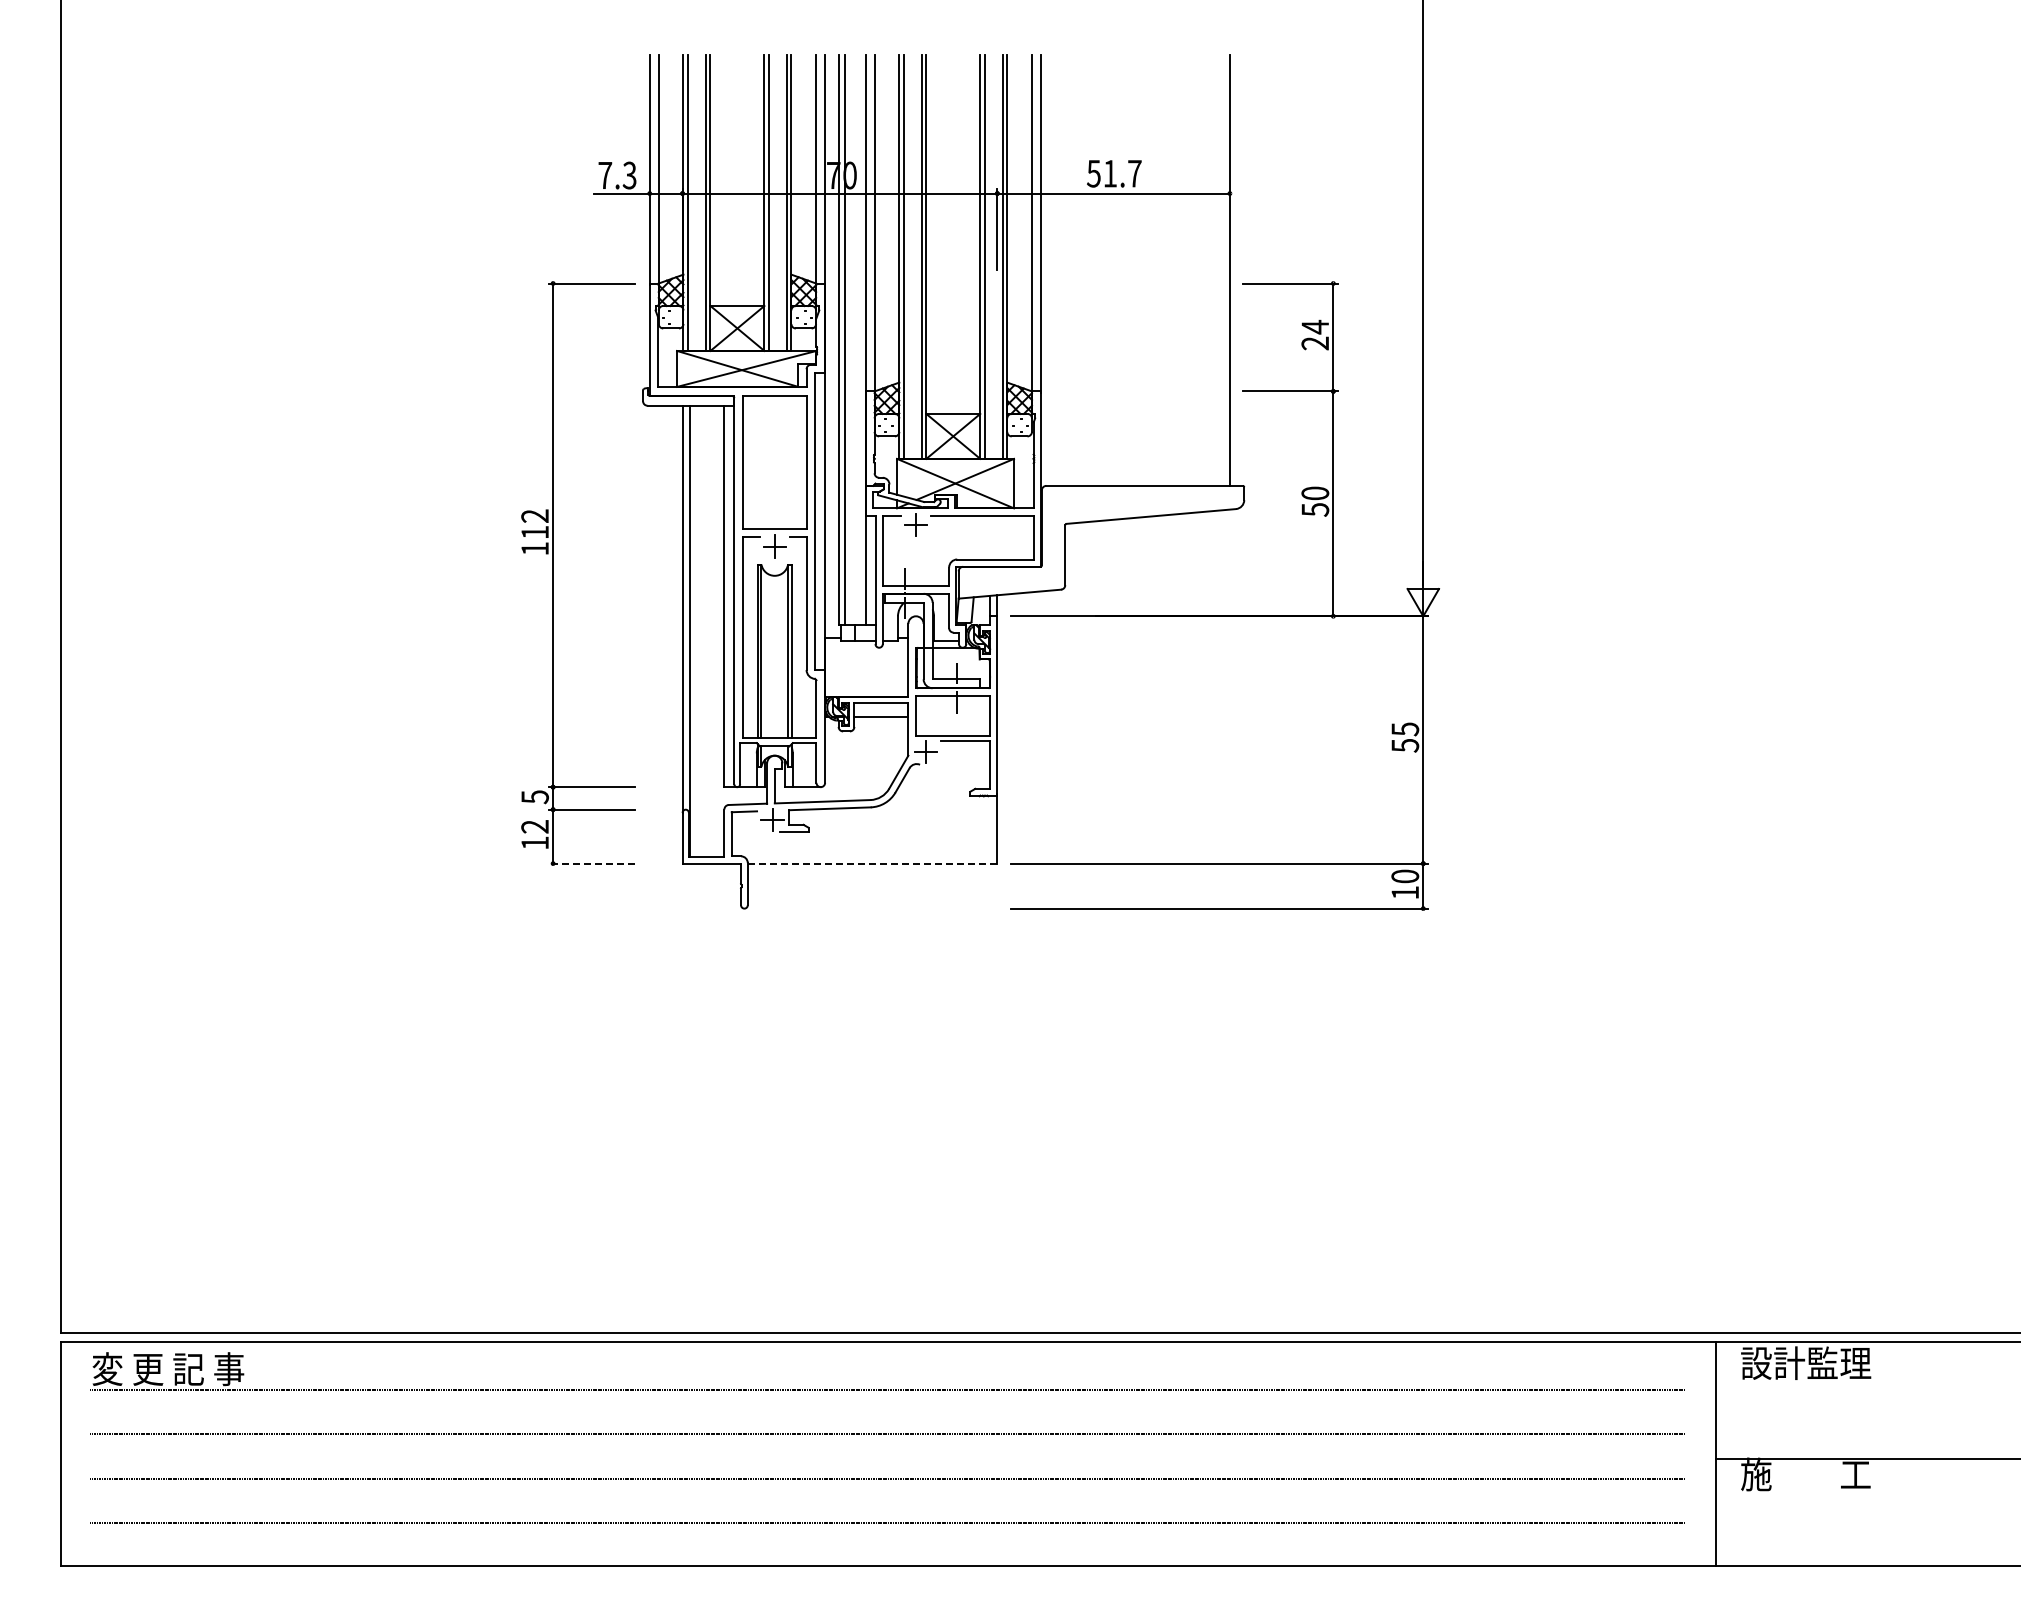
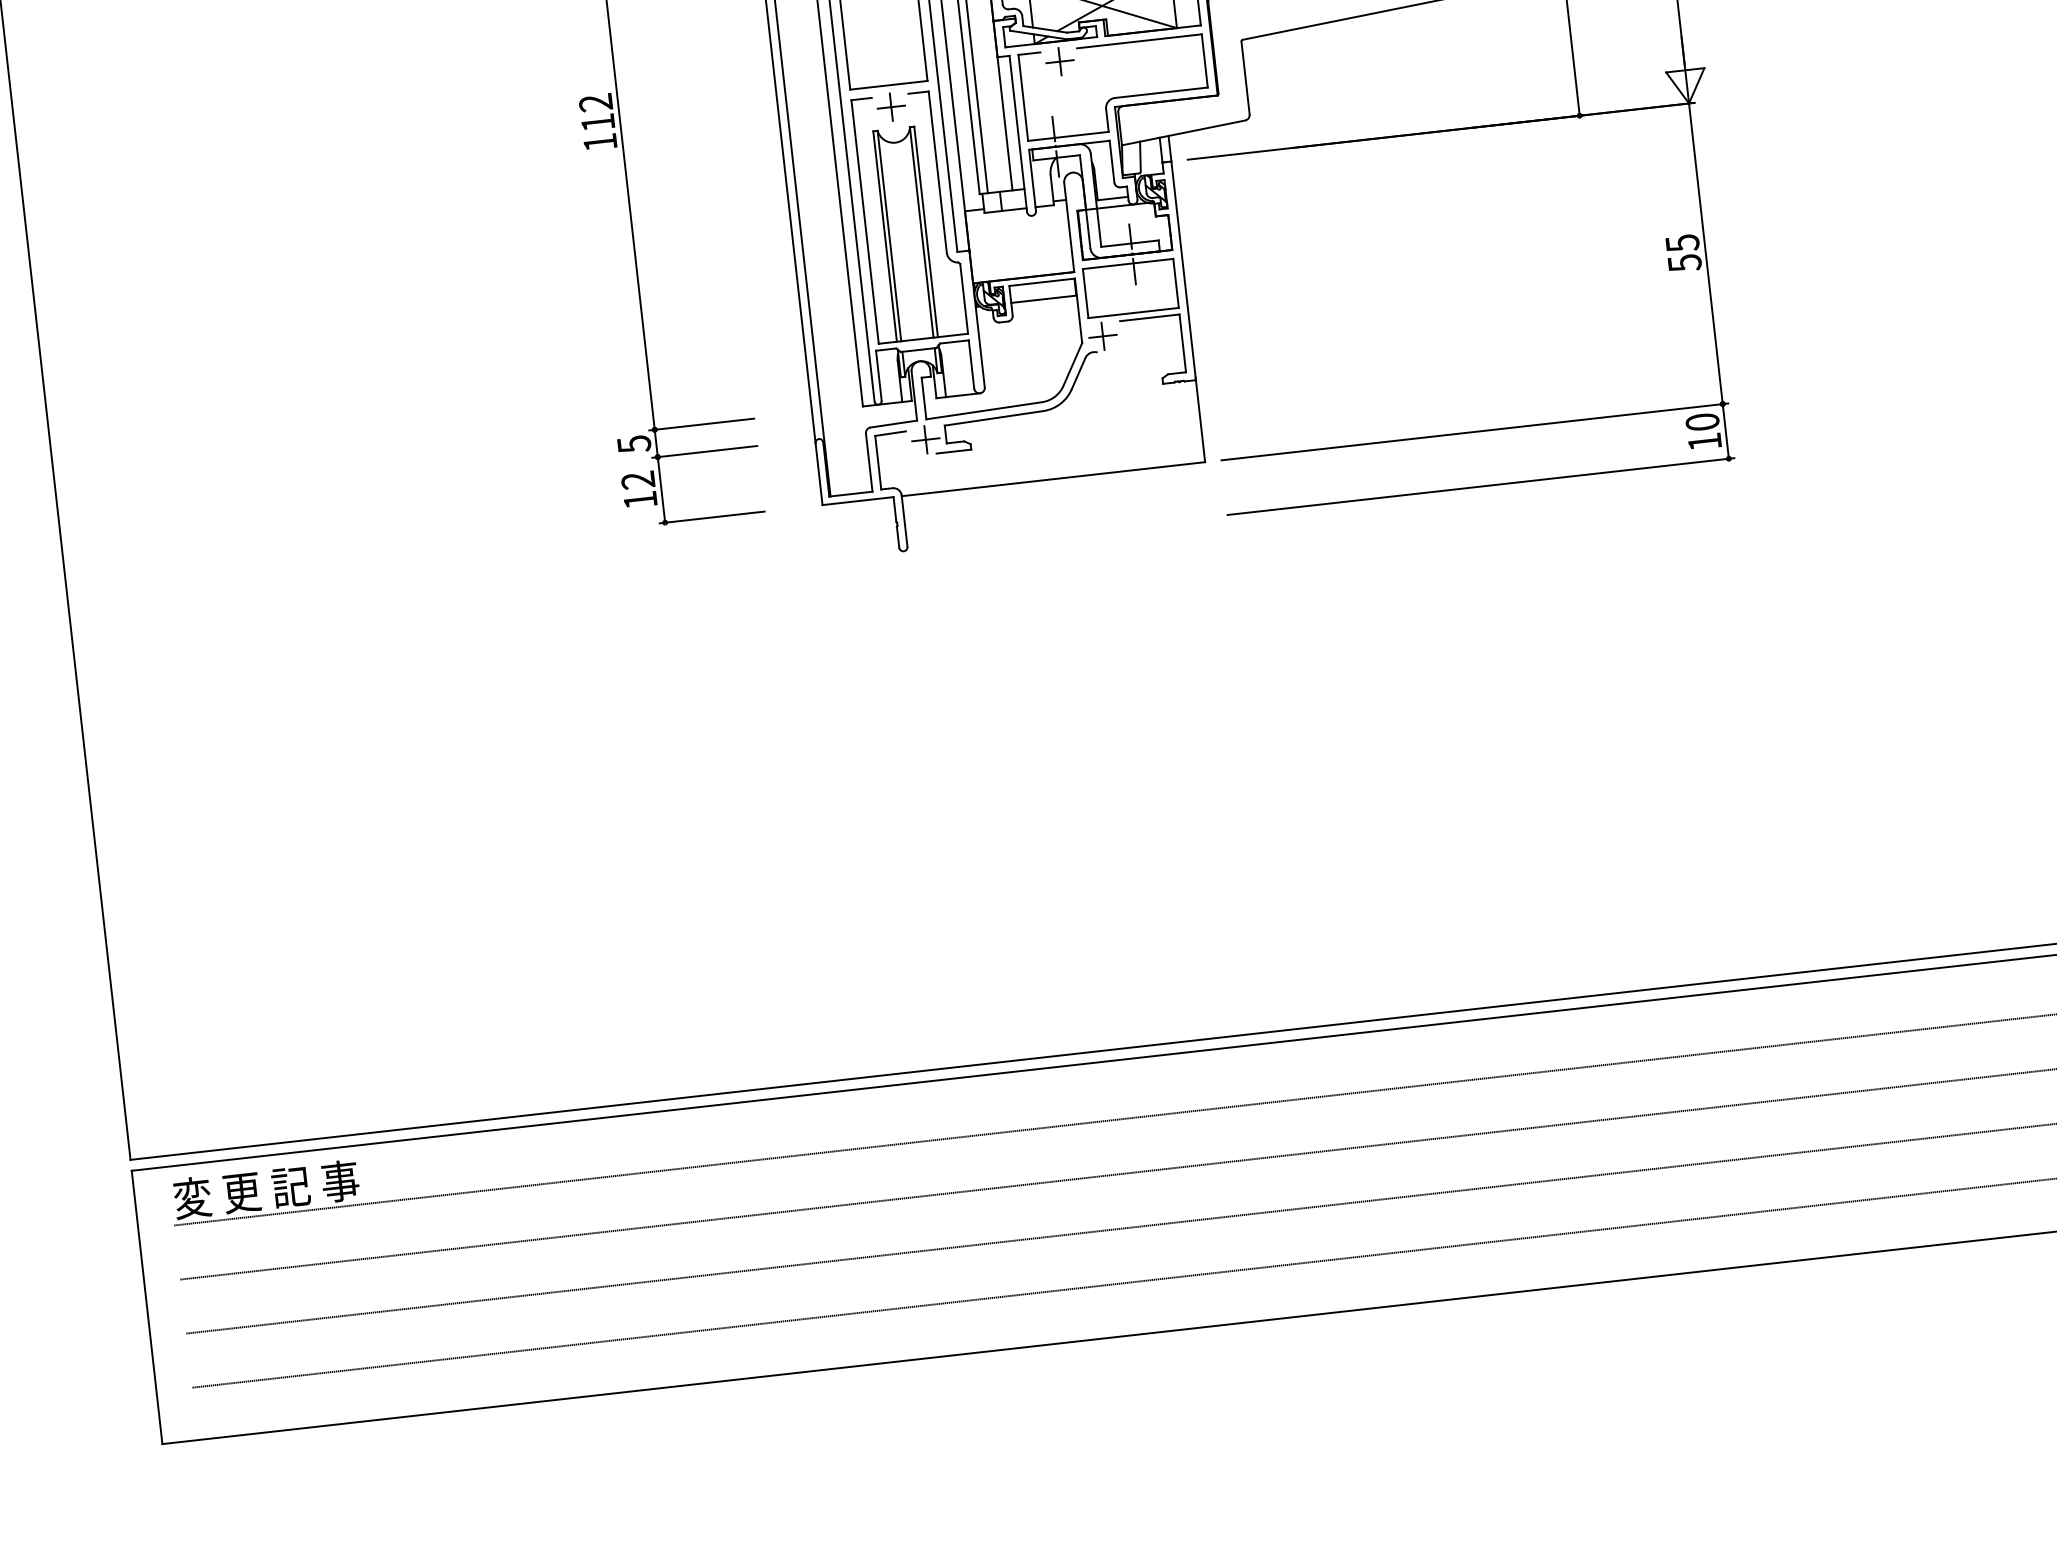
line: (591, 863) -> (711, 517), dashed -> solid
line: (872, 863) -> (1053, 479), dashed -> solid

